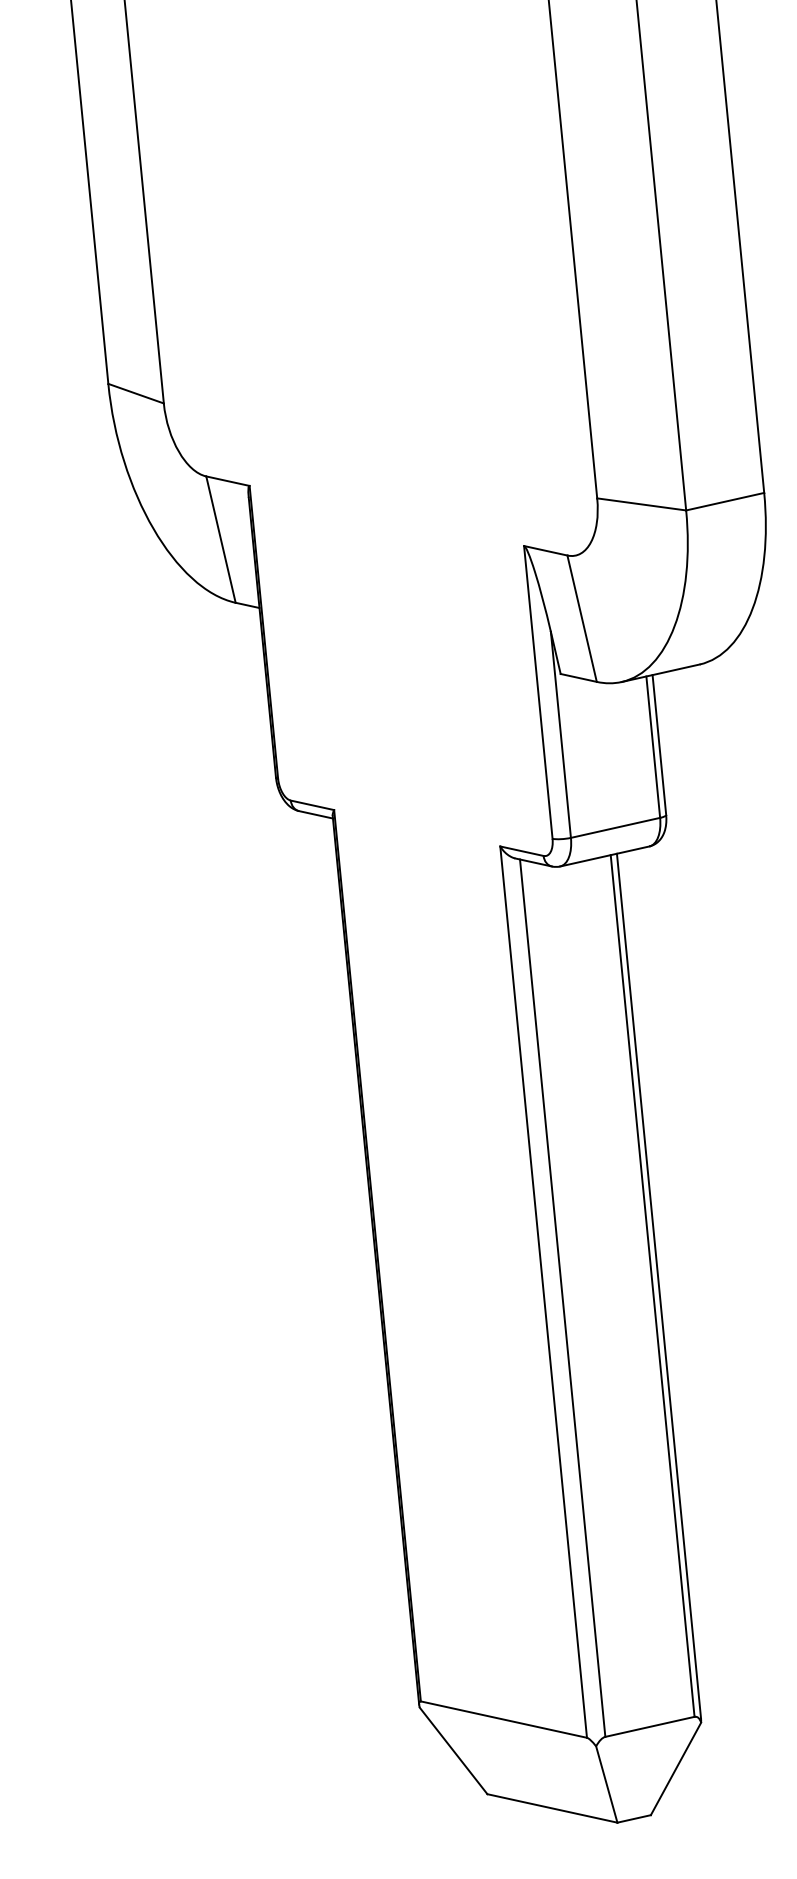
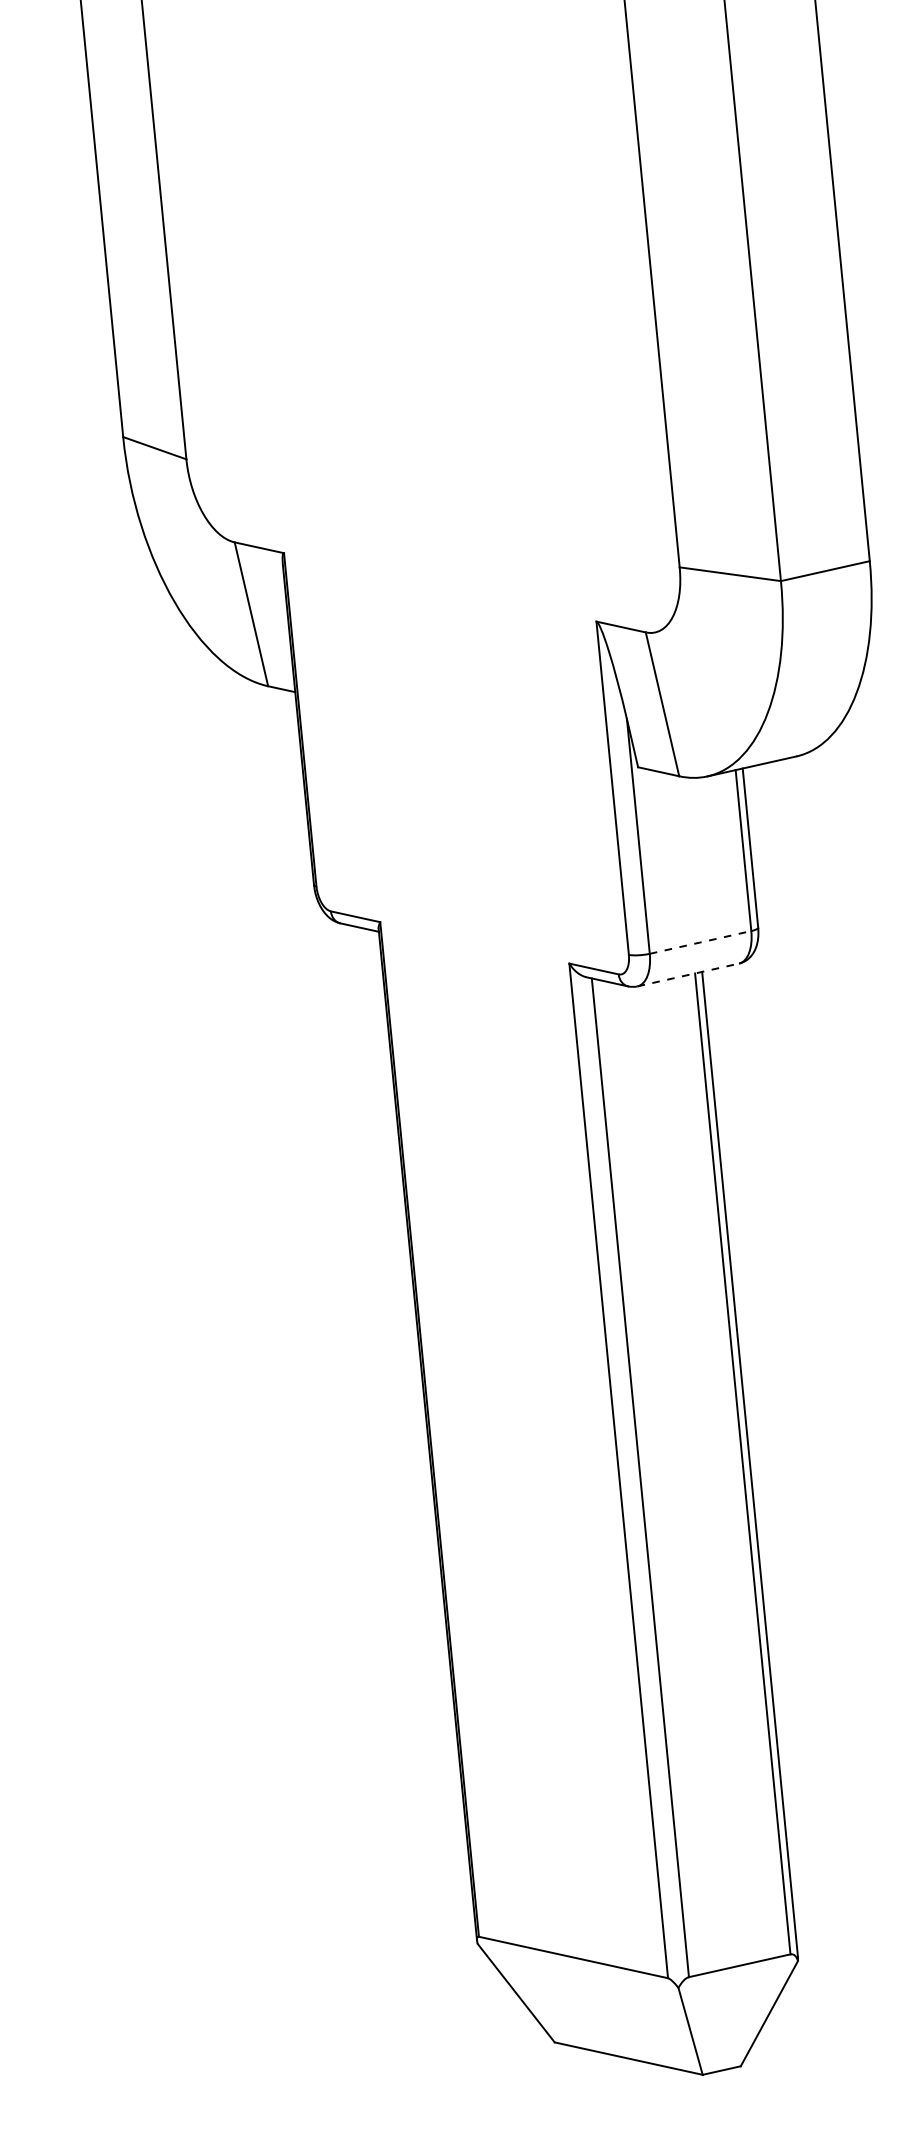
line: (616, 827) -> (701, 942), solid -> dashed
line: (604, 856) -> (688, 974), solid -> dashed

